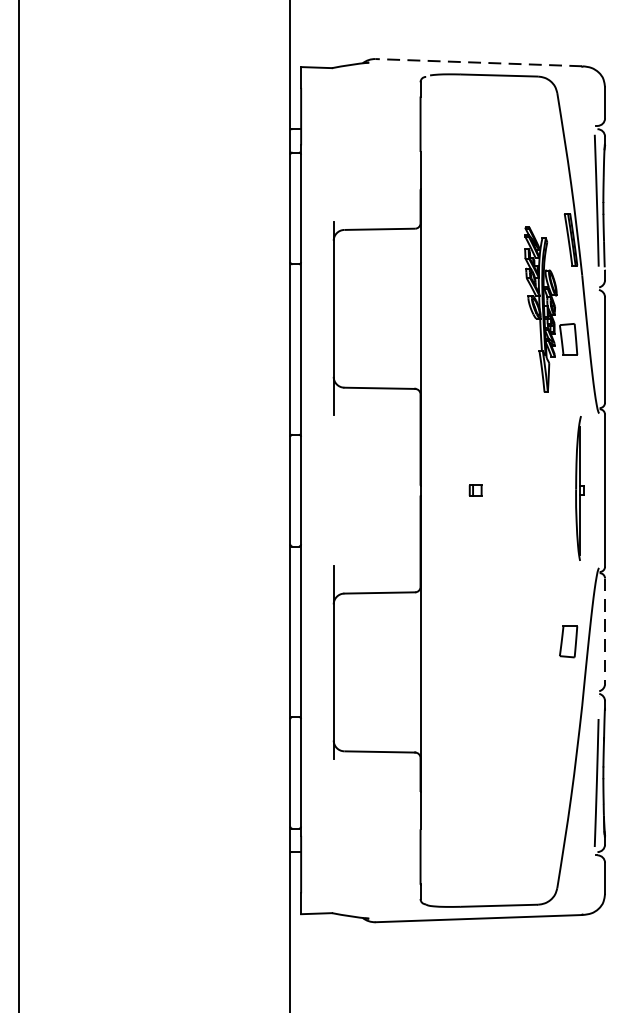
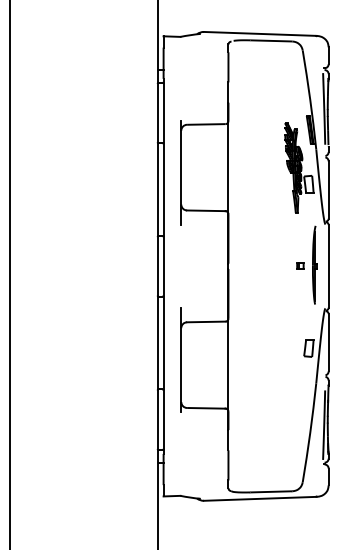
line: (477, 61) -> (259, 33), dashed -> solid
part: (475, 489) -> (300, 265), moved
line: (604, 630) -> (328, 342), dashed -> solid

